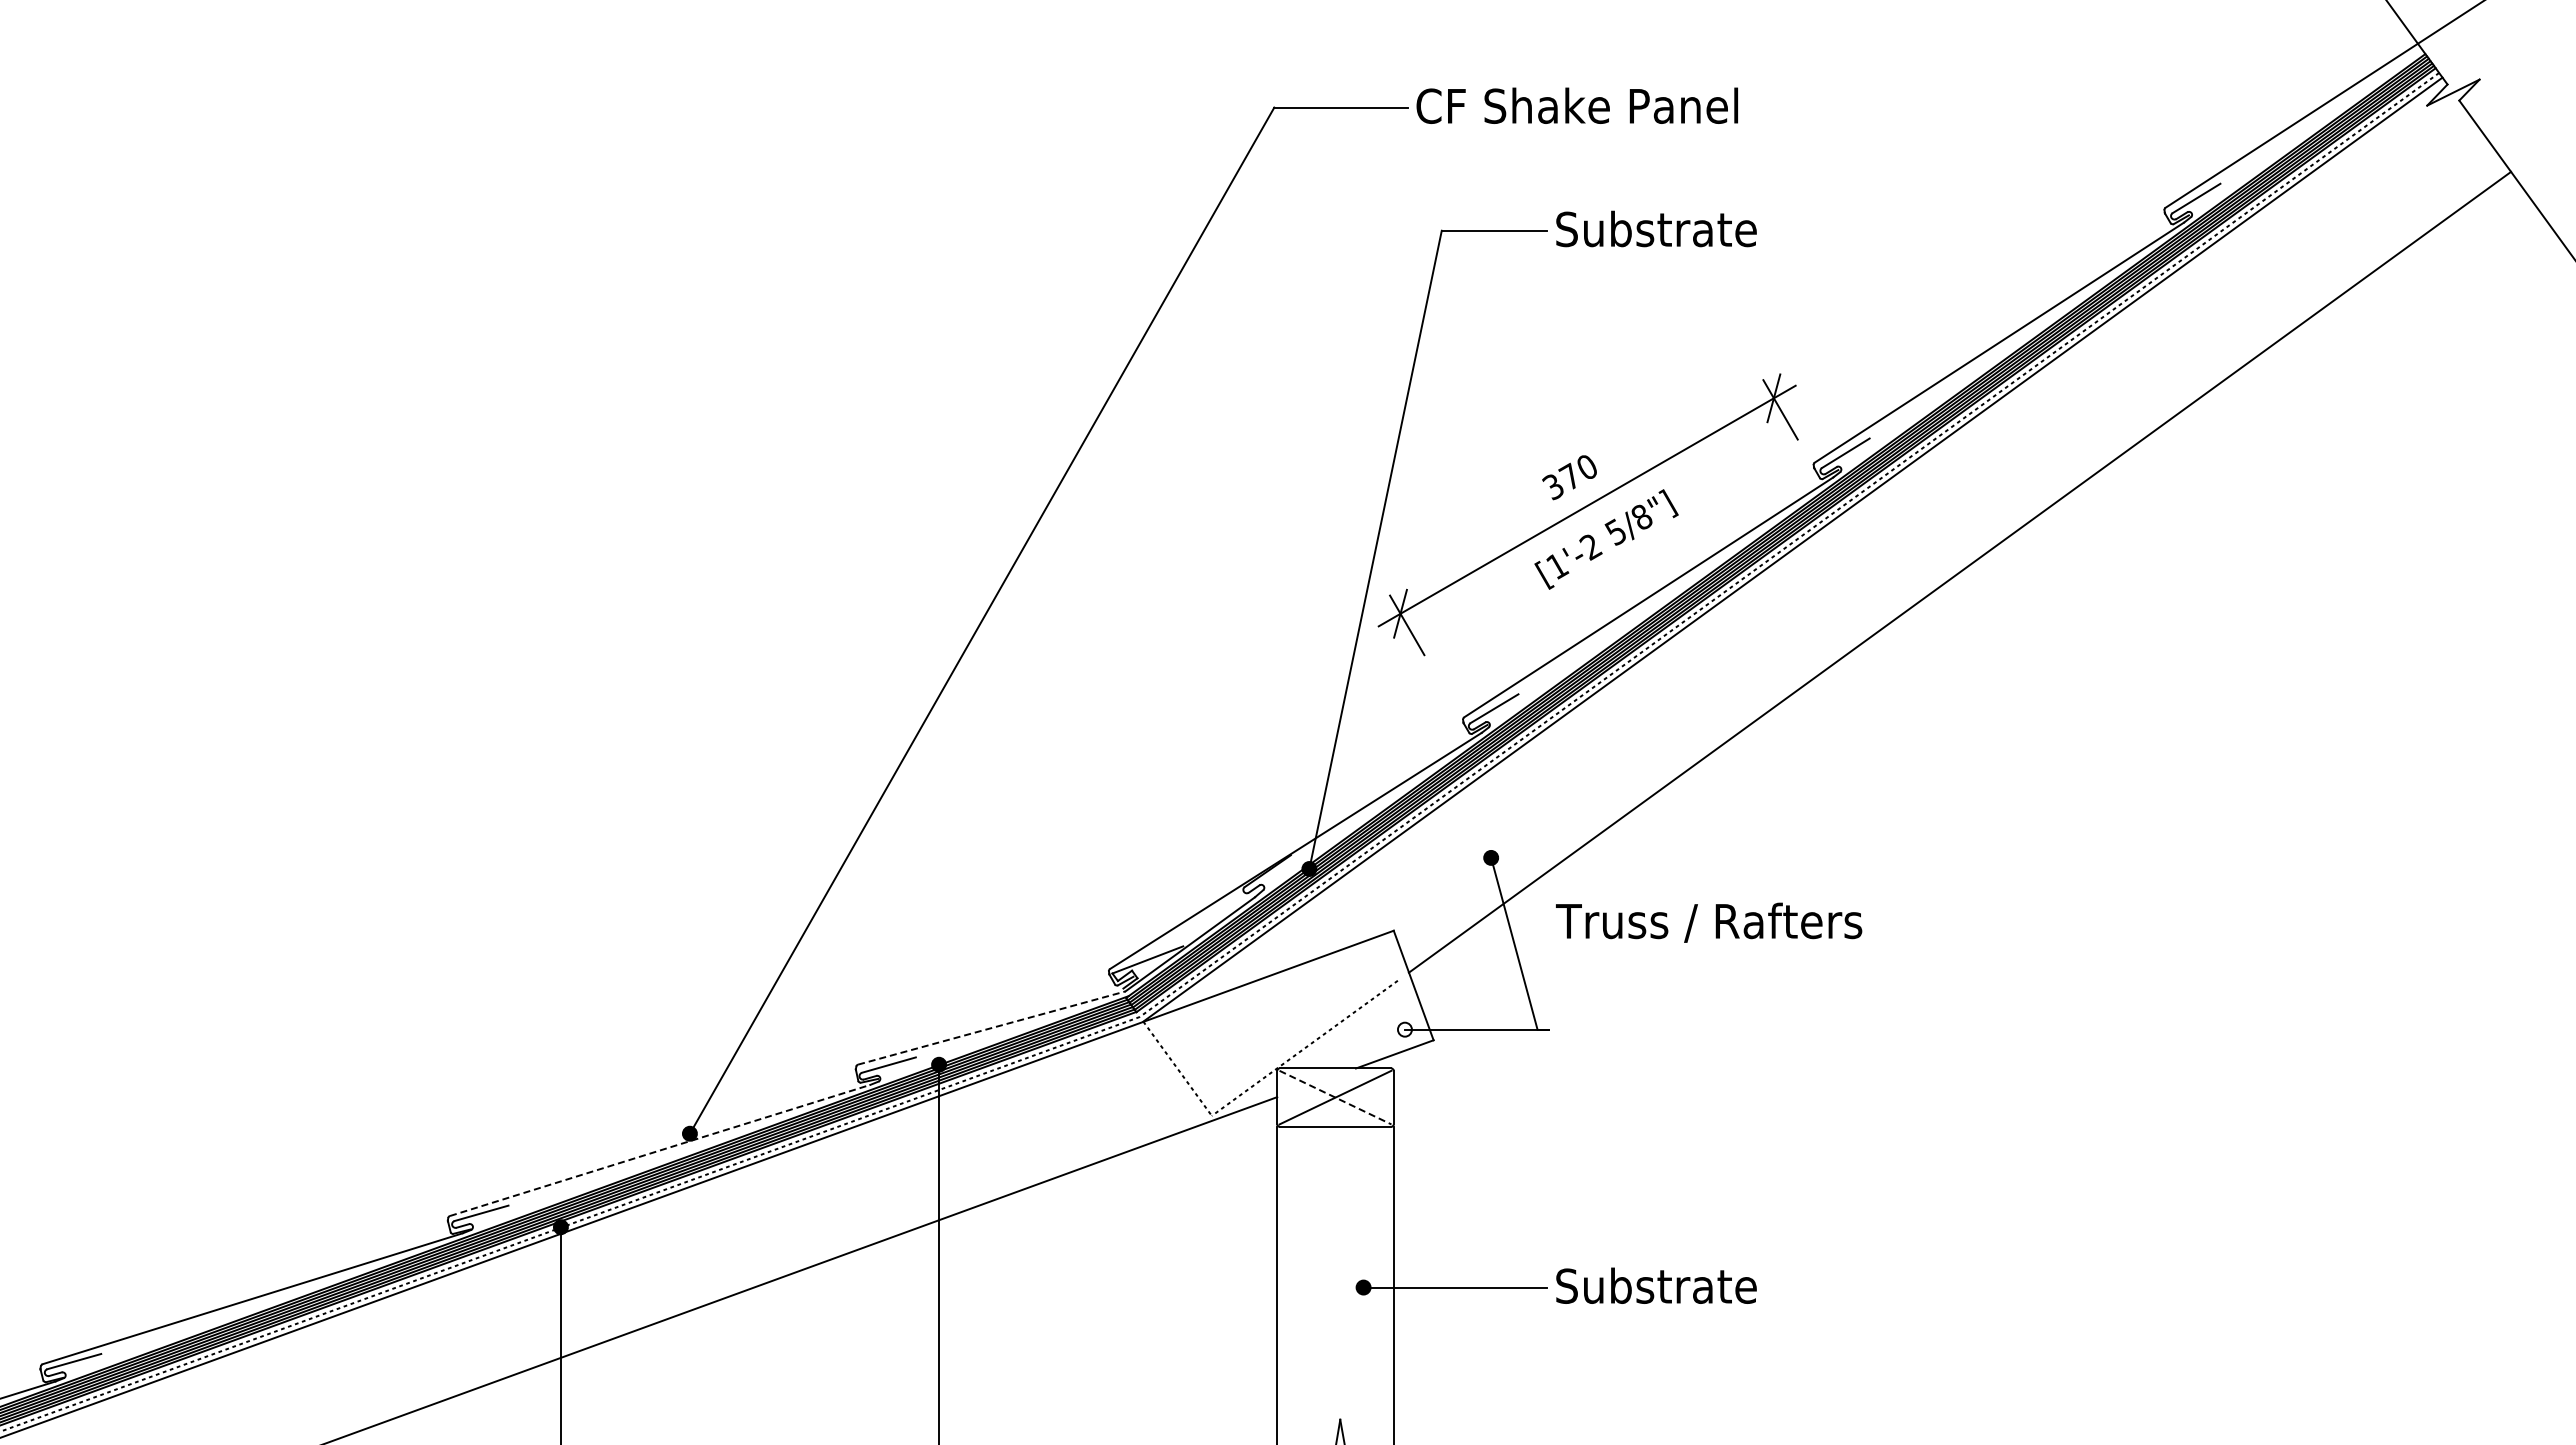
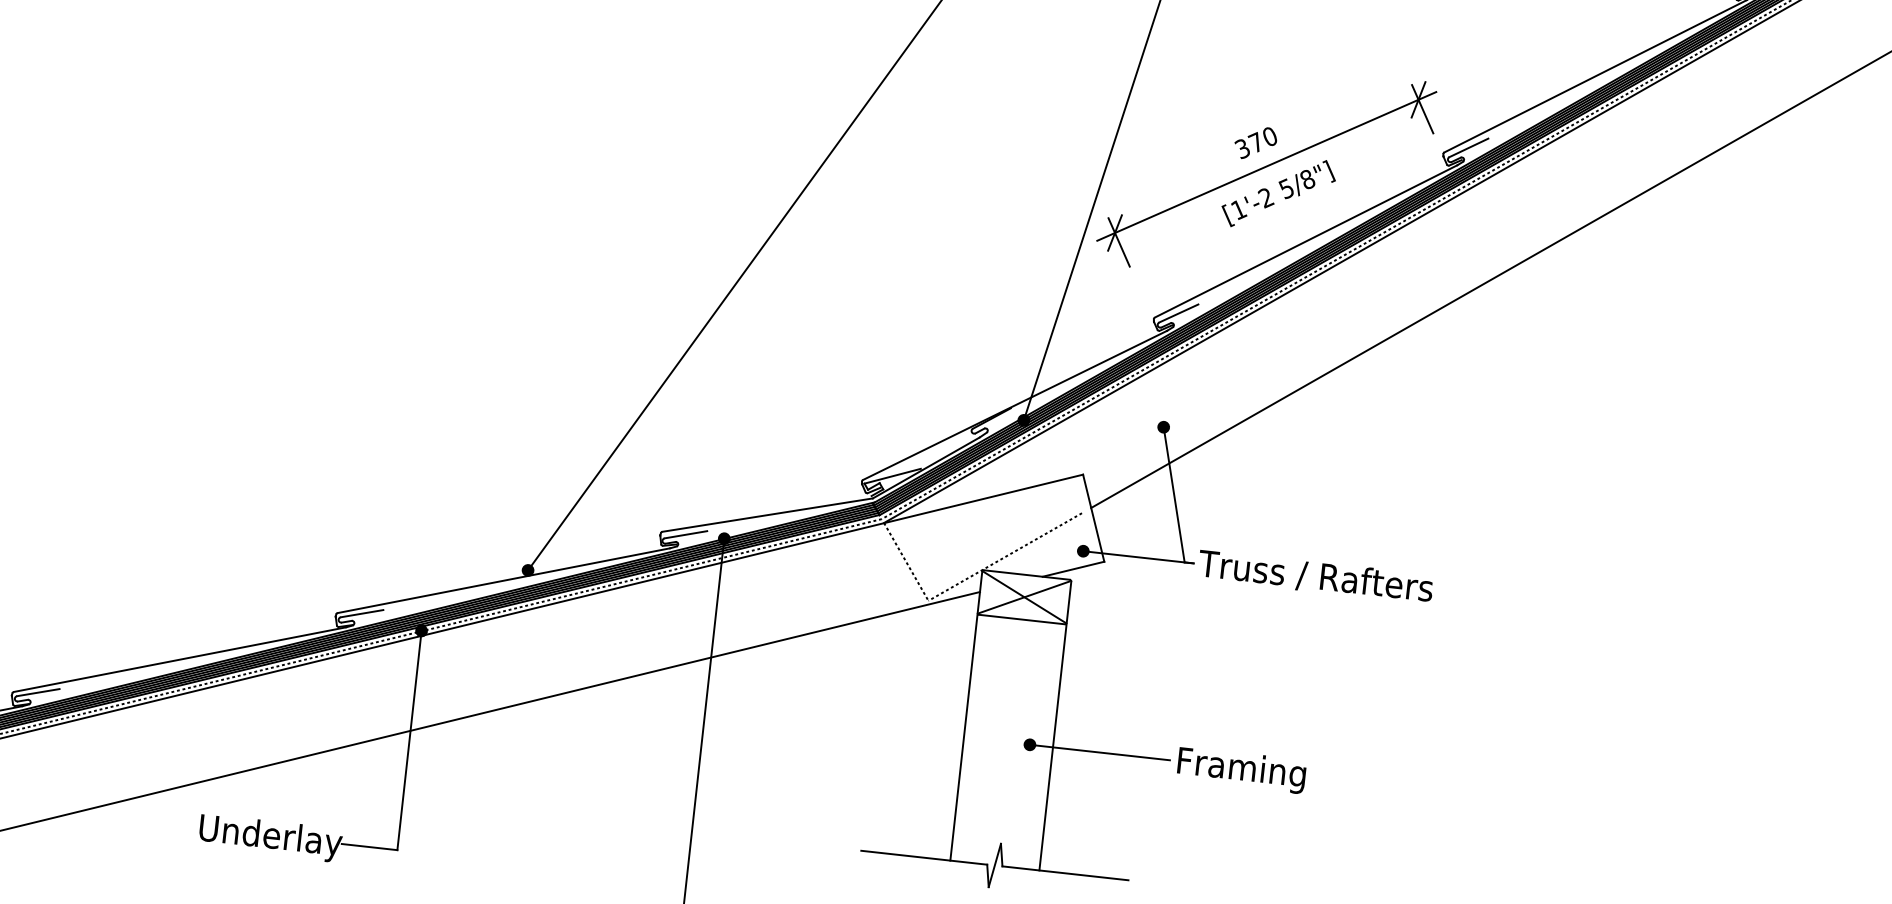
text: (1709, 922) -> (1316, 576), moved
line: (991, 1028) -> (767, 515), dashed -> solid
fill: (1404, 1029) -> (1082, 551), added
line: (1335, 1097) -> (1024, 597), dashed -> solid
line: (660, 1150) -> (504, 580), dashed -> solid
text: (1656, 1290) -> (1253, 771), Substrate -> Framing

